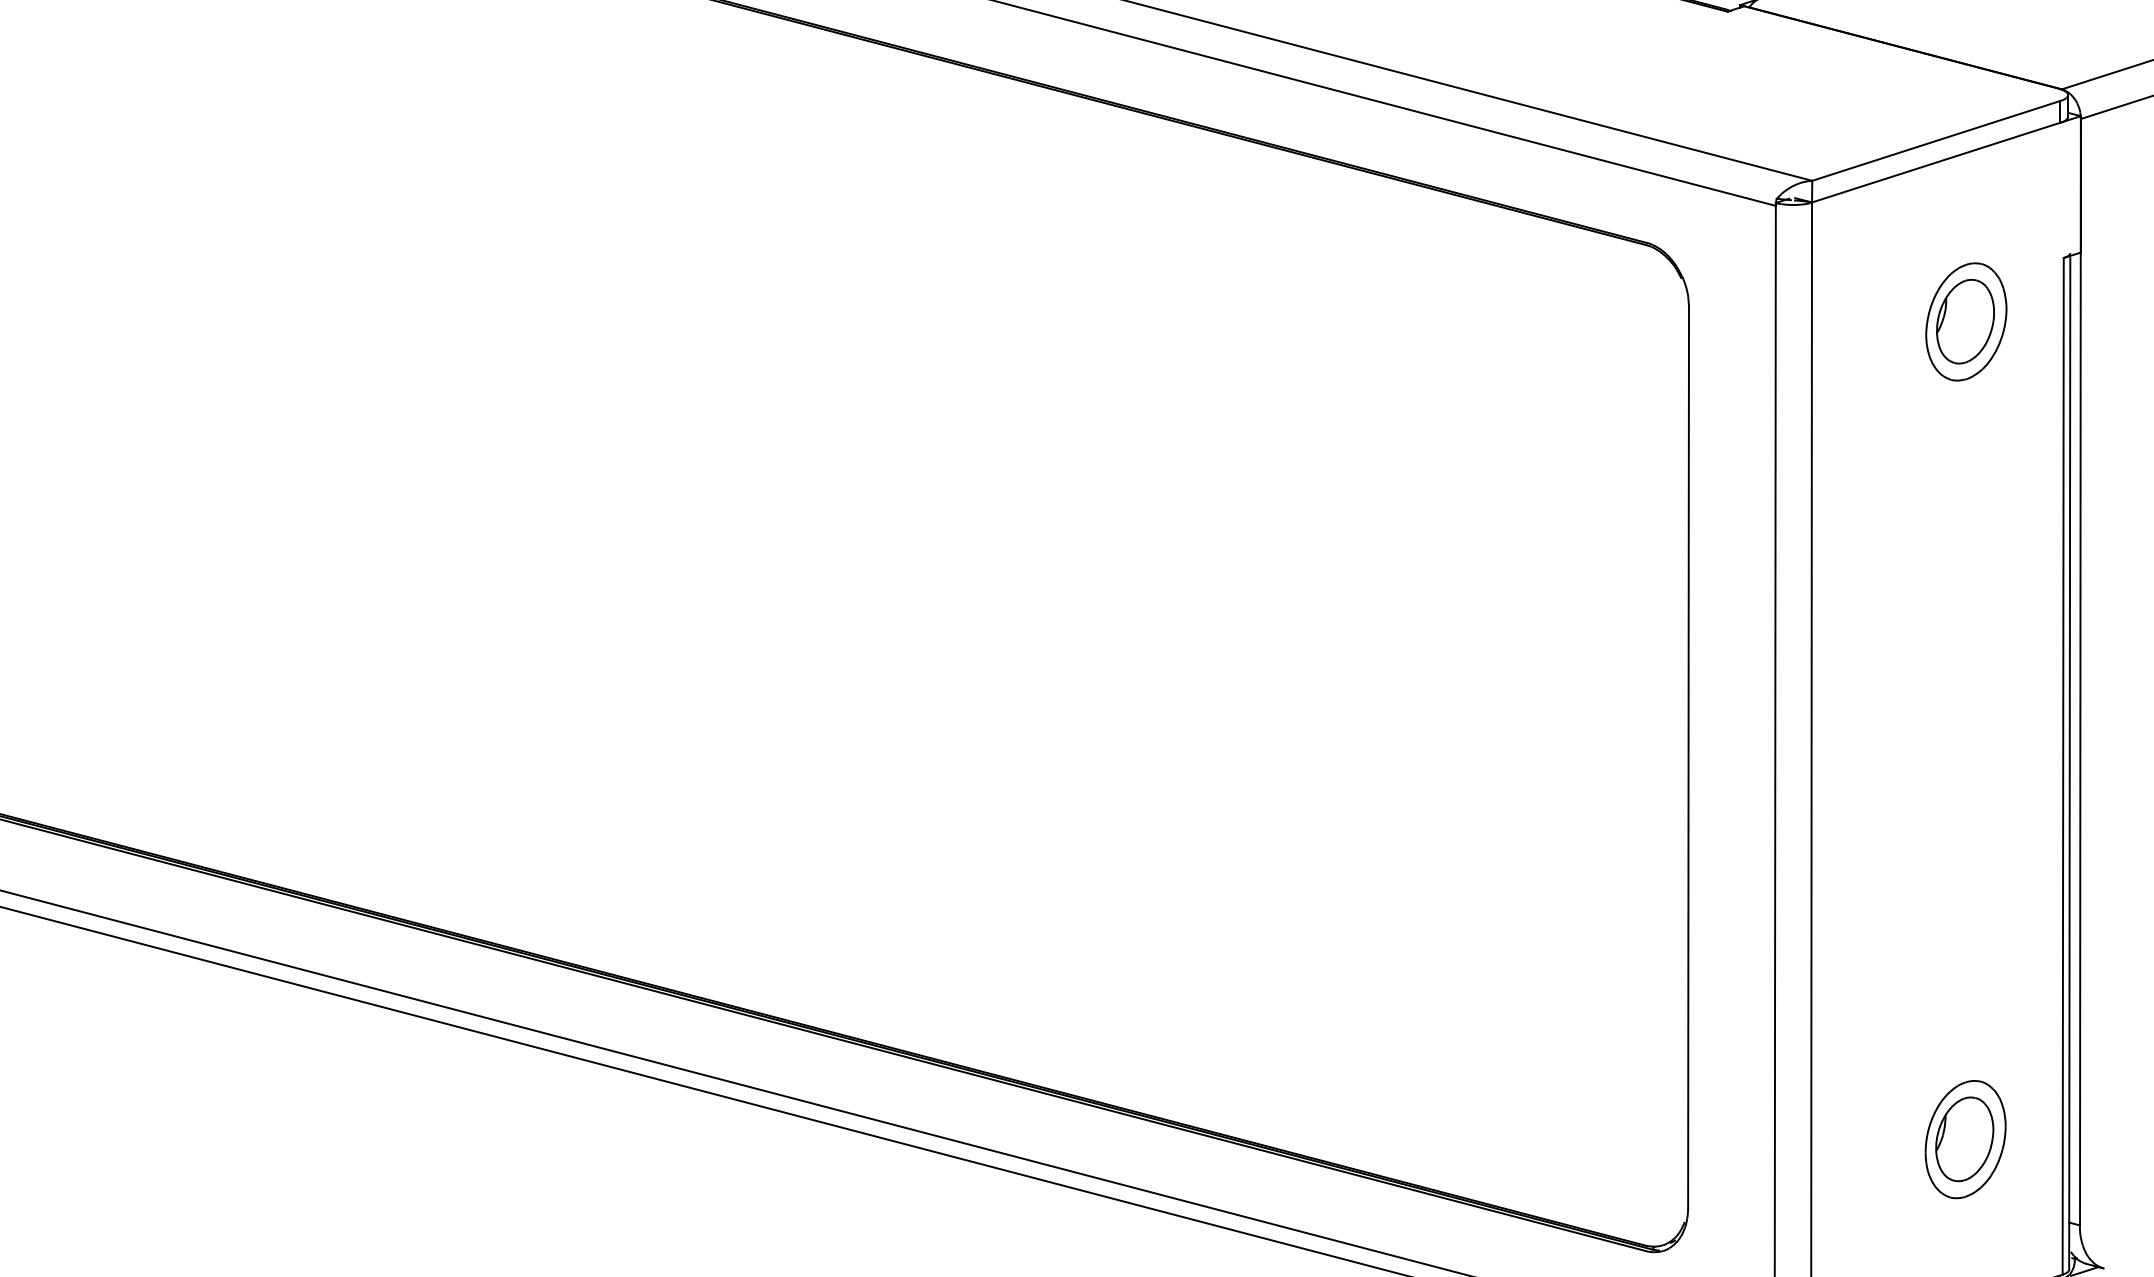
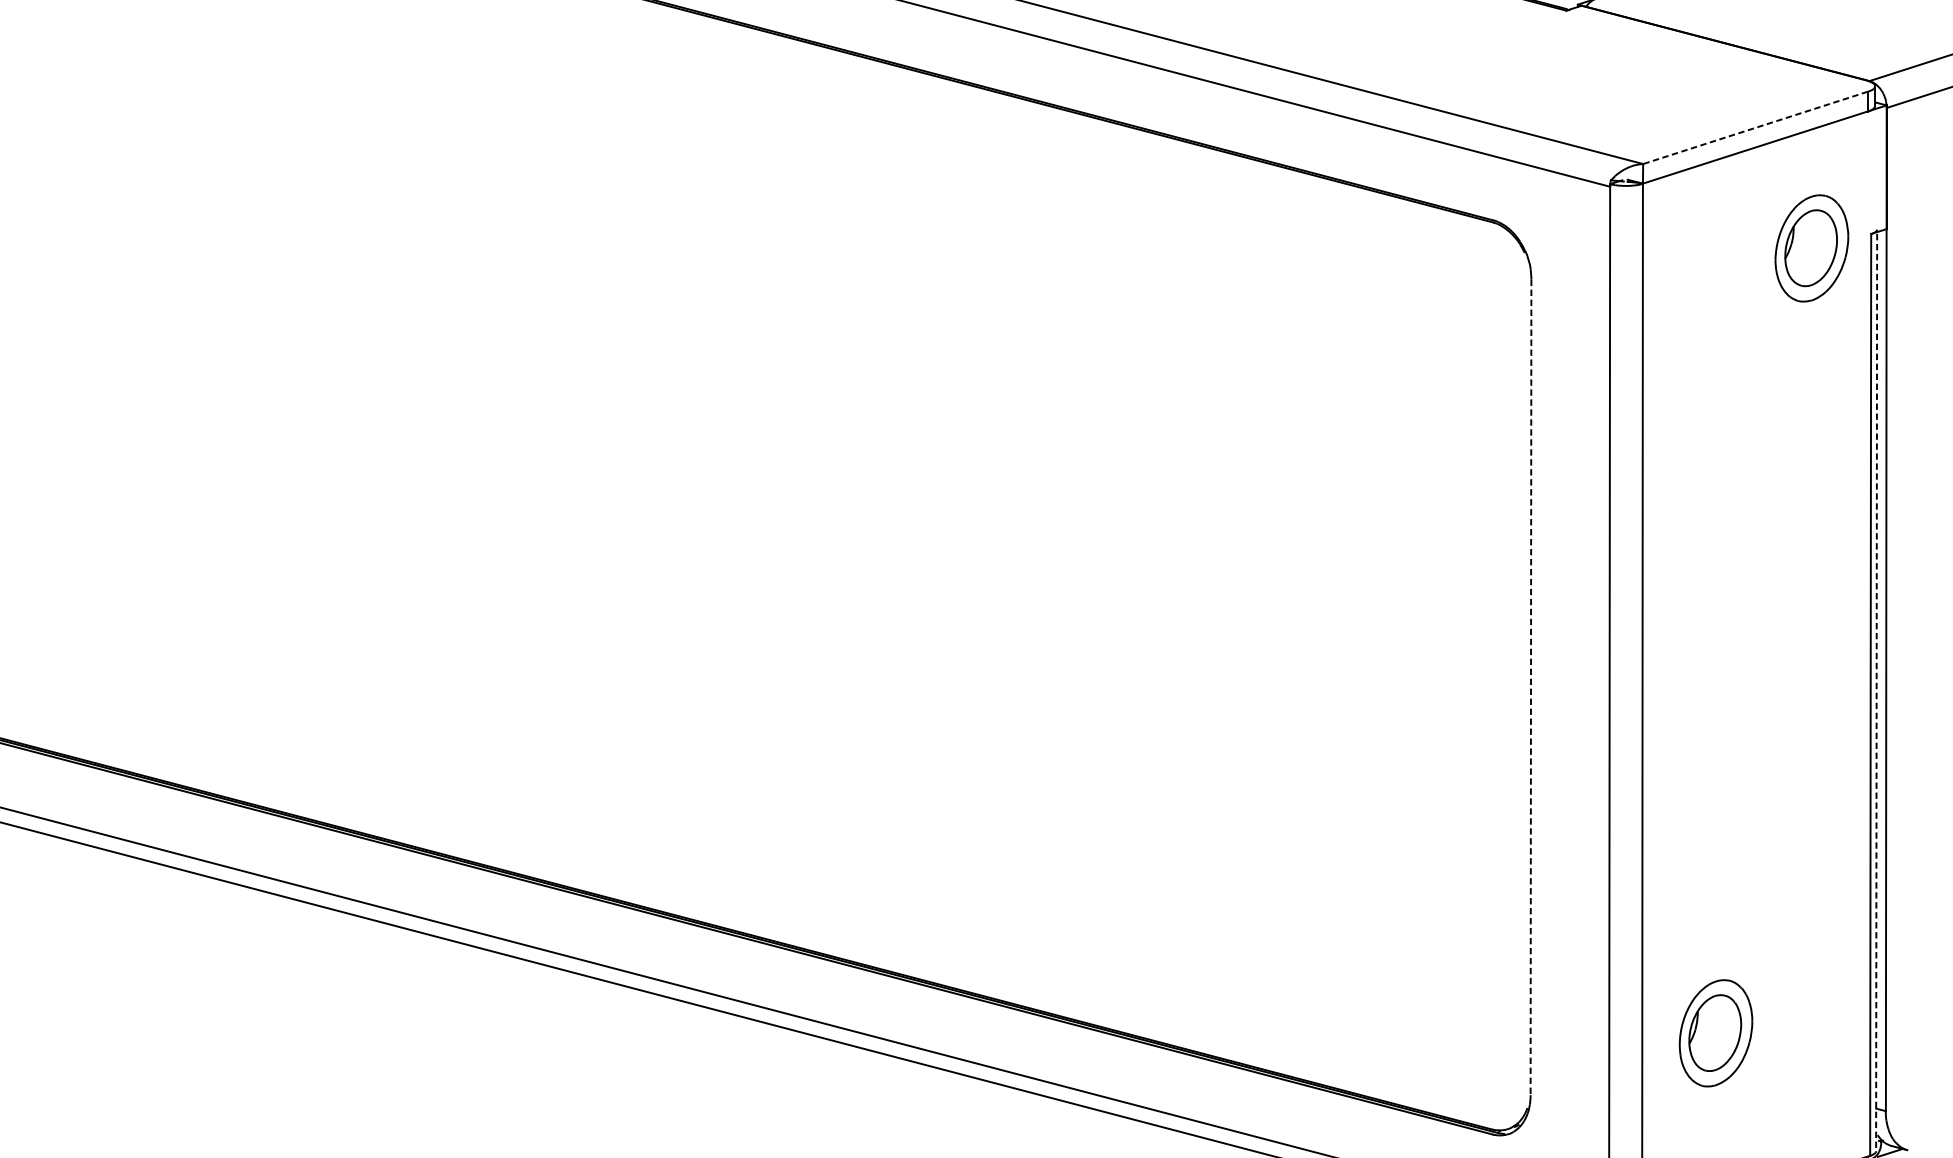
line: (1935, 141) -> (1754, 128), solid -> dashed
part: (1966, 321) -> (1812, 248), moved
line: (1688, 758) -> (1530, 687), solid -> dashed
line: (2069, 763) -> (1876, 692), solid -> dashed
part: (1965, 1139) -> (1715, 1033), moved

